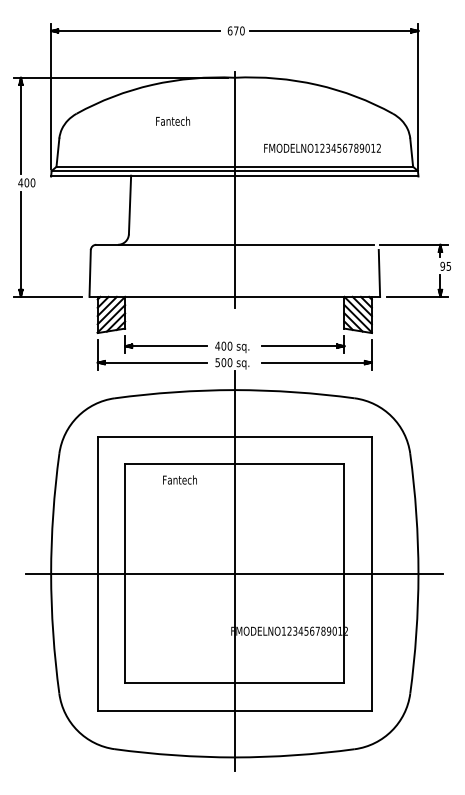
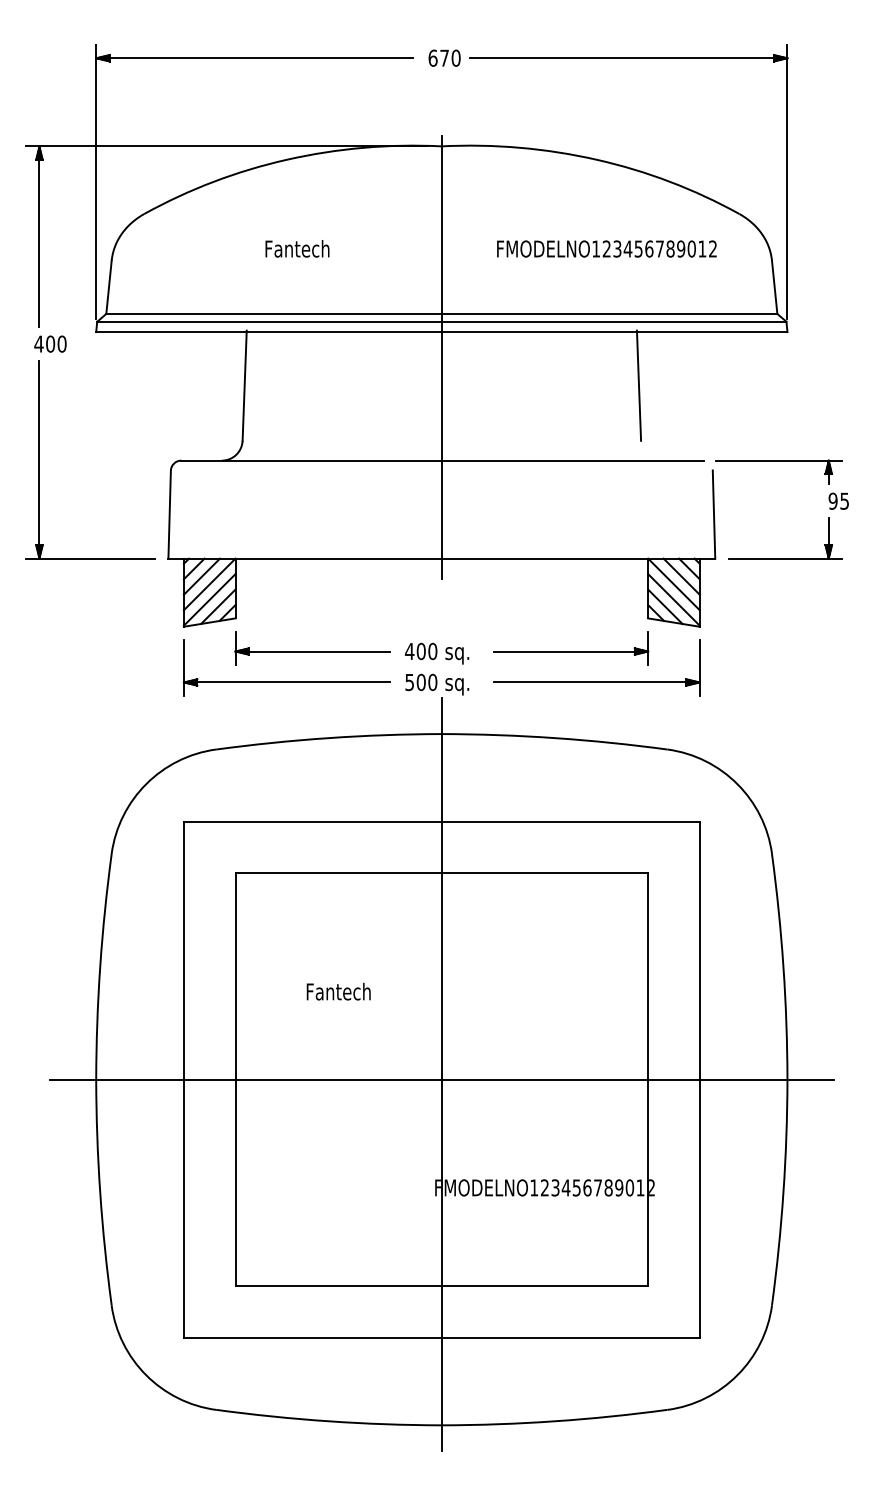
text: (172, 120) -> (296, 247), moved
text: (322, 147) -> (606, 247), moved
line: (339, 204) -> (638, 384), added
text: (179, 479) -> (337, 990), moved

